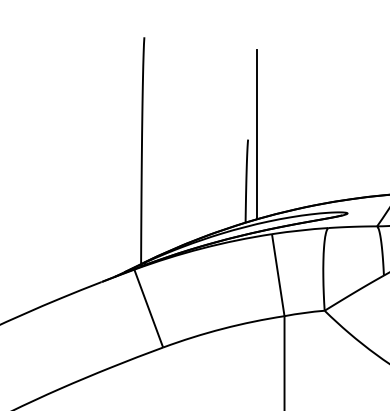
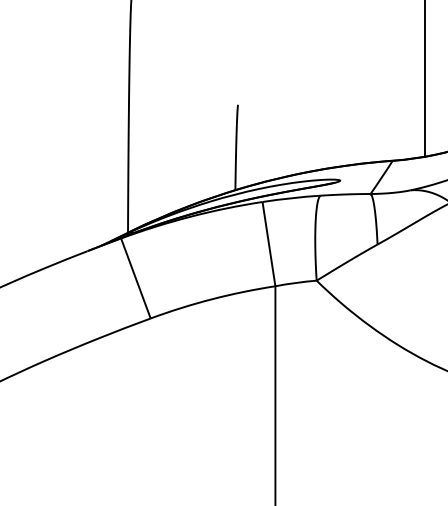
line: (257, 134) -> (247, 99), removed

